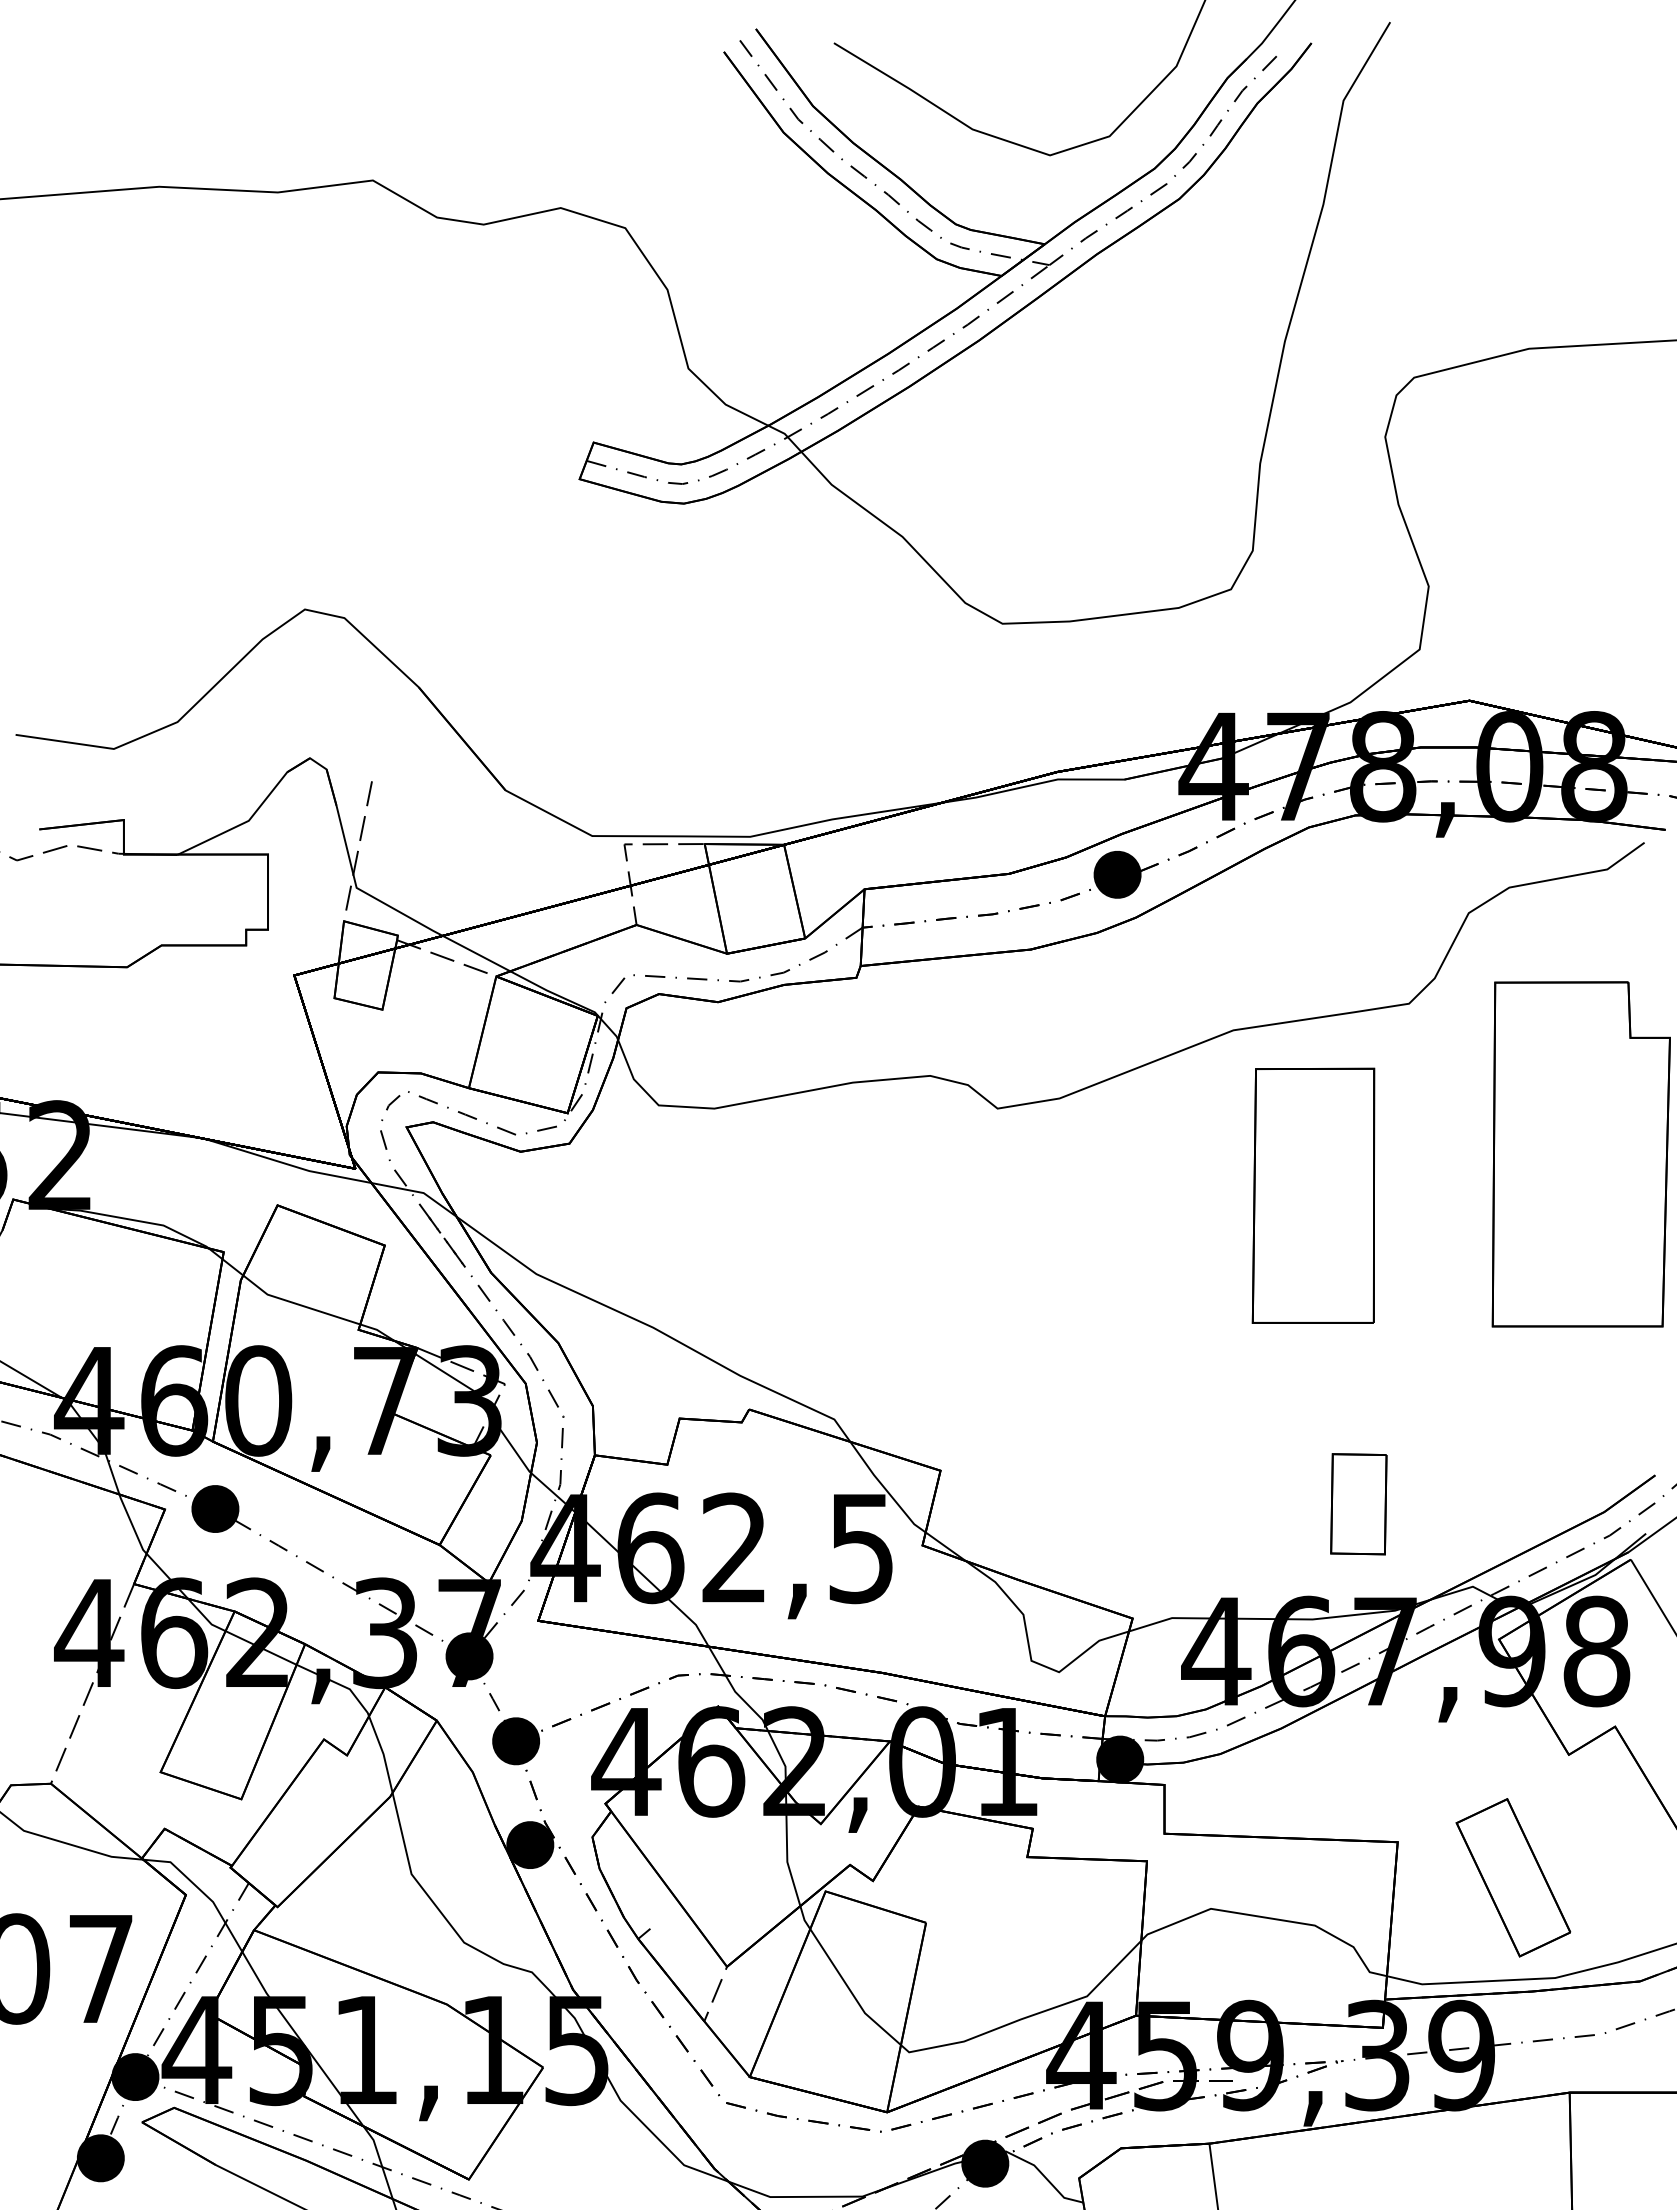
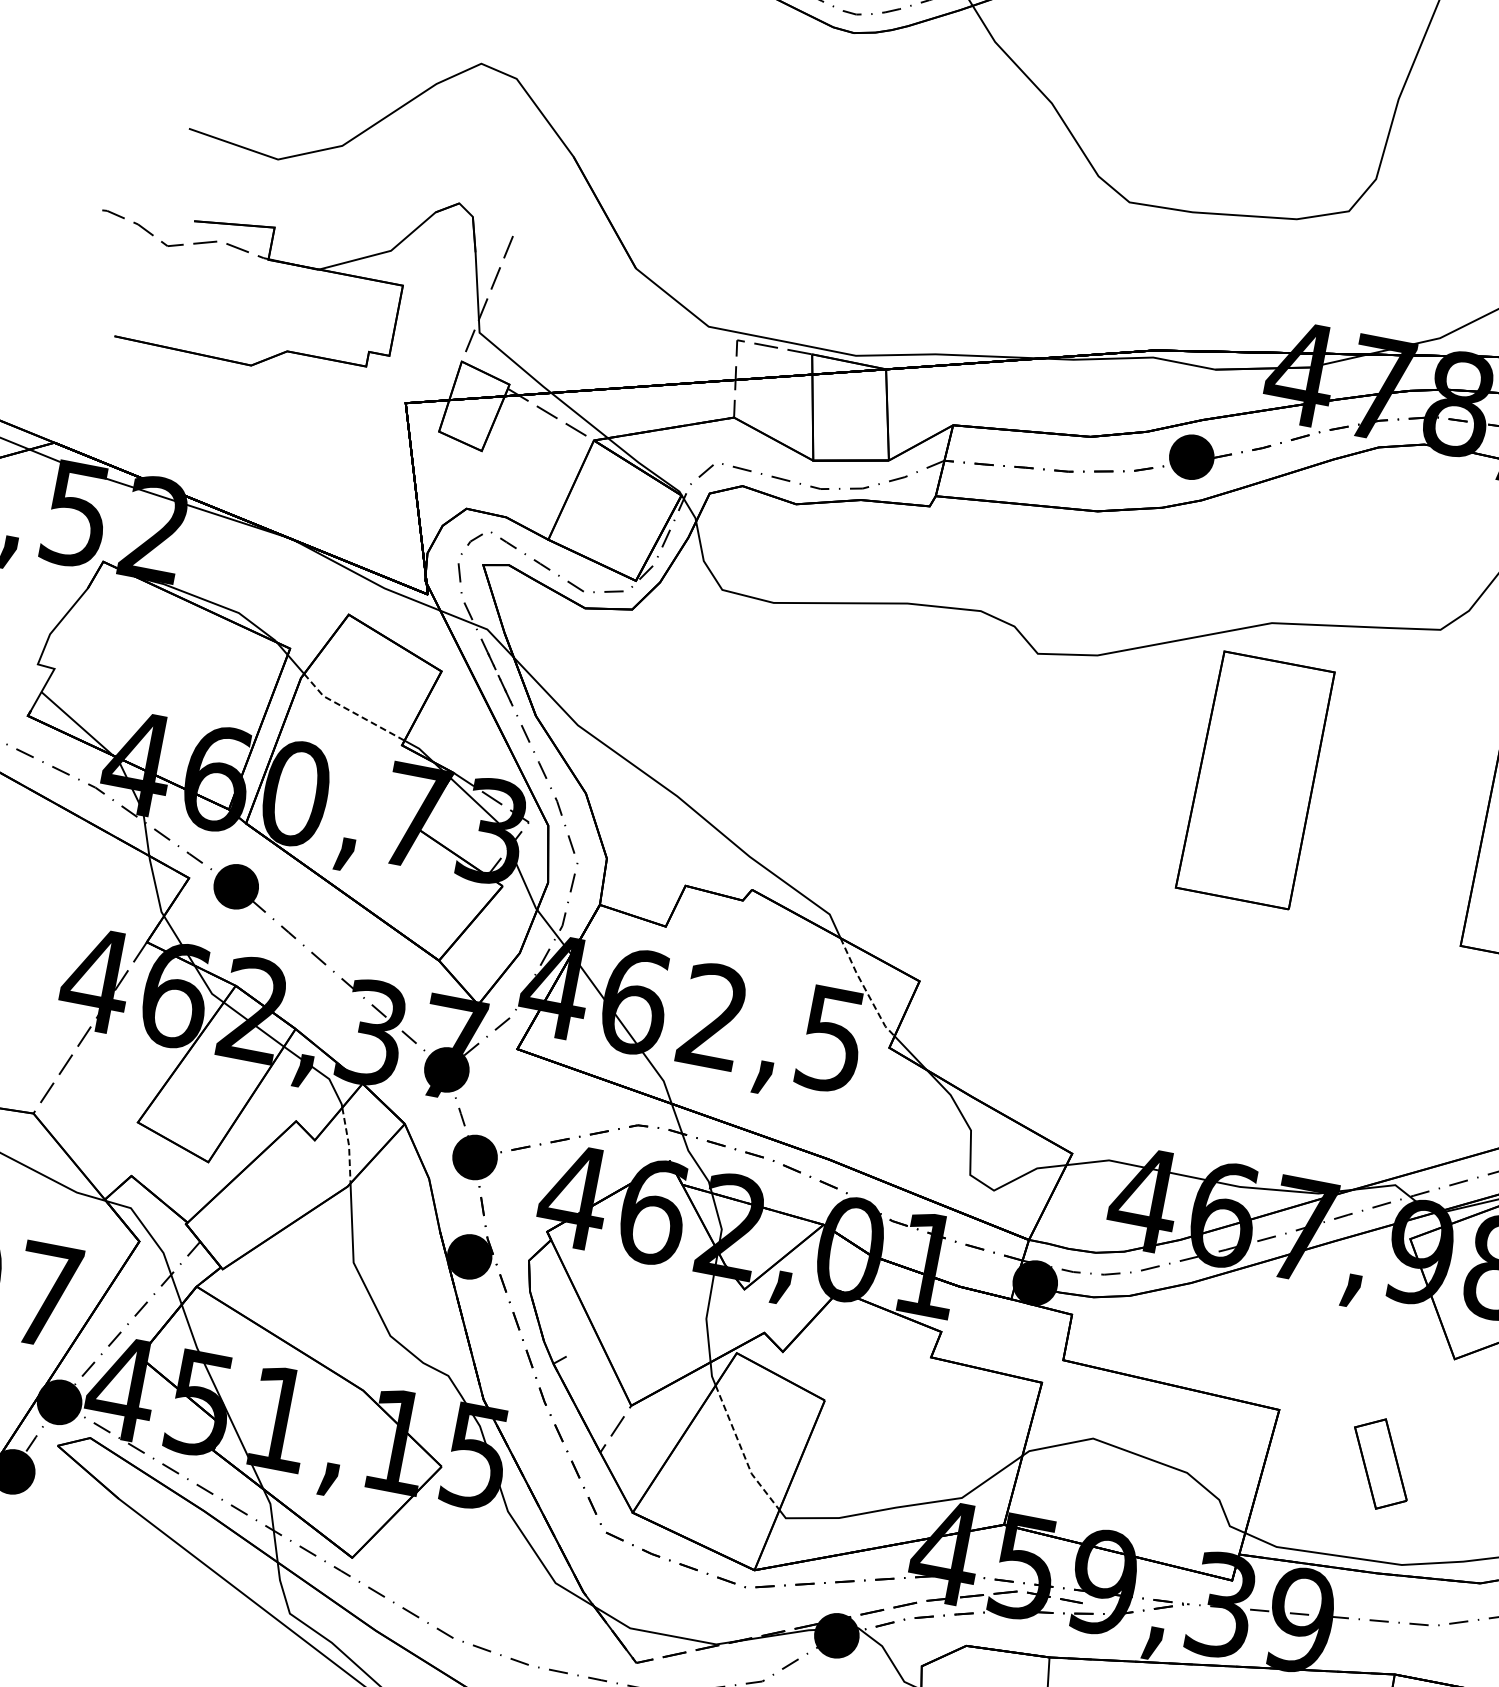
part: (1313, 1195) -> (1255, 779), moved
line: (298, 1304) -> (350, 710), solid -> dashed
line: (885, 1489) -> (864, 988), solid -> dashed
part: (1358, 1504) -> (1303, 1087), removed
line: (383, 1754) -> (348, 1145), solid -> dashed
part: (1513, 1877) -> (1381, 1463), size x0.6
line: (851, 1992) -> (742, 1452), solid -> dashed

